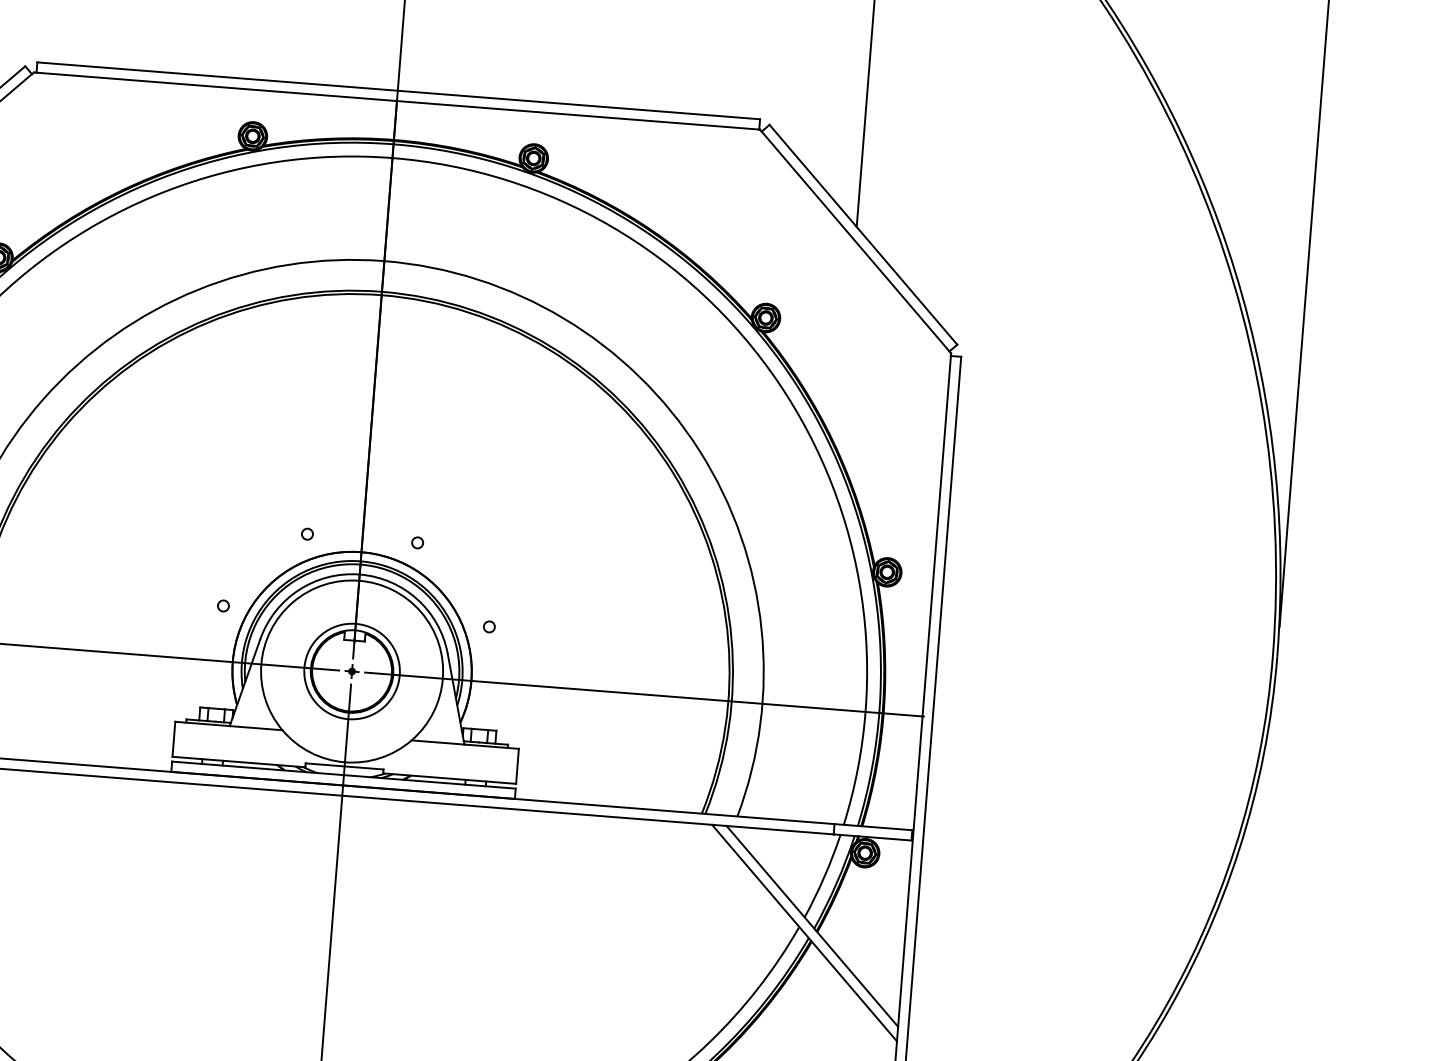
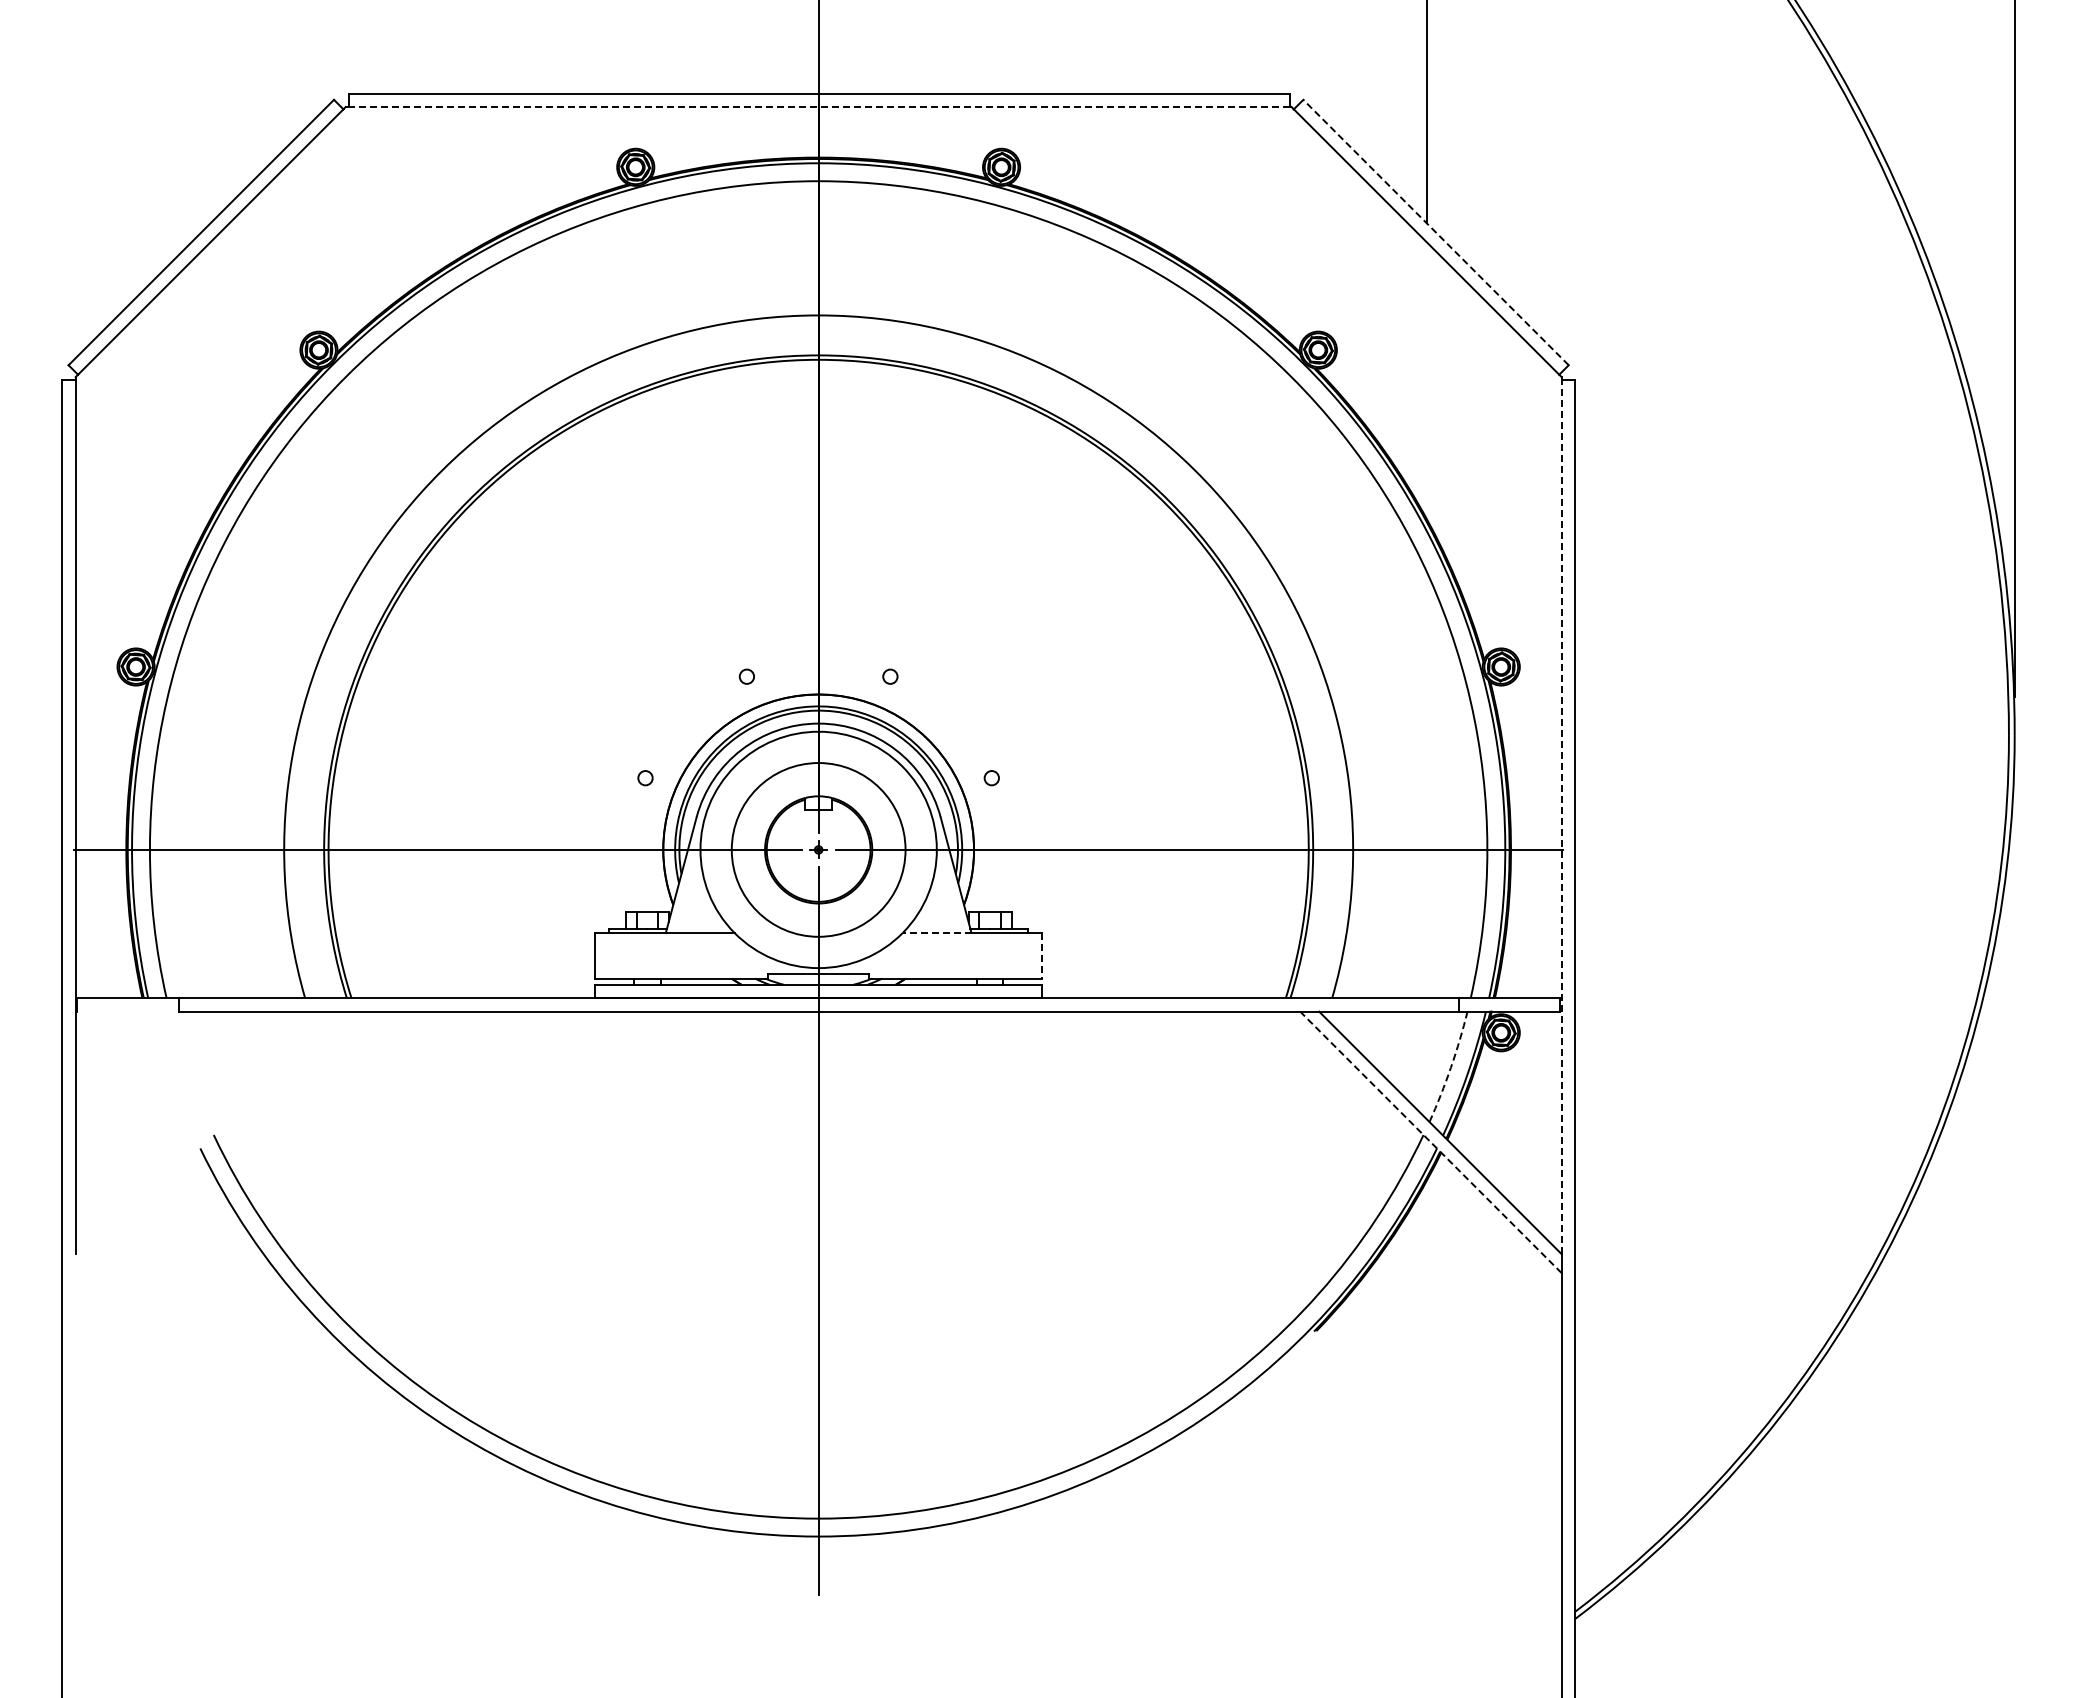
line: (397, 100) -> (819, 106), solid -> dashed
line: (863, 234) -> (1436, 232), solid -> dashed
circle: (351, 671) -> (818, 849), size x1.4
line: (924, 691) -> (1561, 817), solid -> dashed
line: (437, 742) -> (936, 933), solid -> dashed
line: (517, 766) -> (1042, 955), solid -> dashed
arc: (824, 876) -> (1450, 1067), solid -> dashed
line: (804, 933) -> (1430, 1142), solid -> dashed

